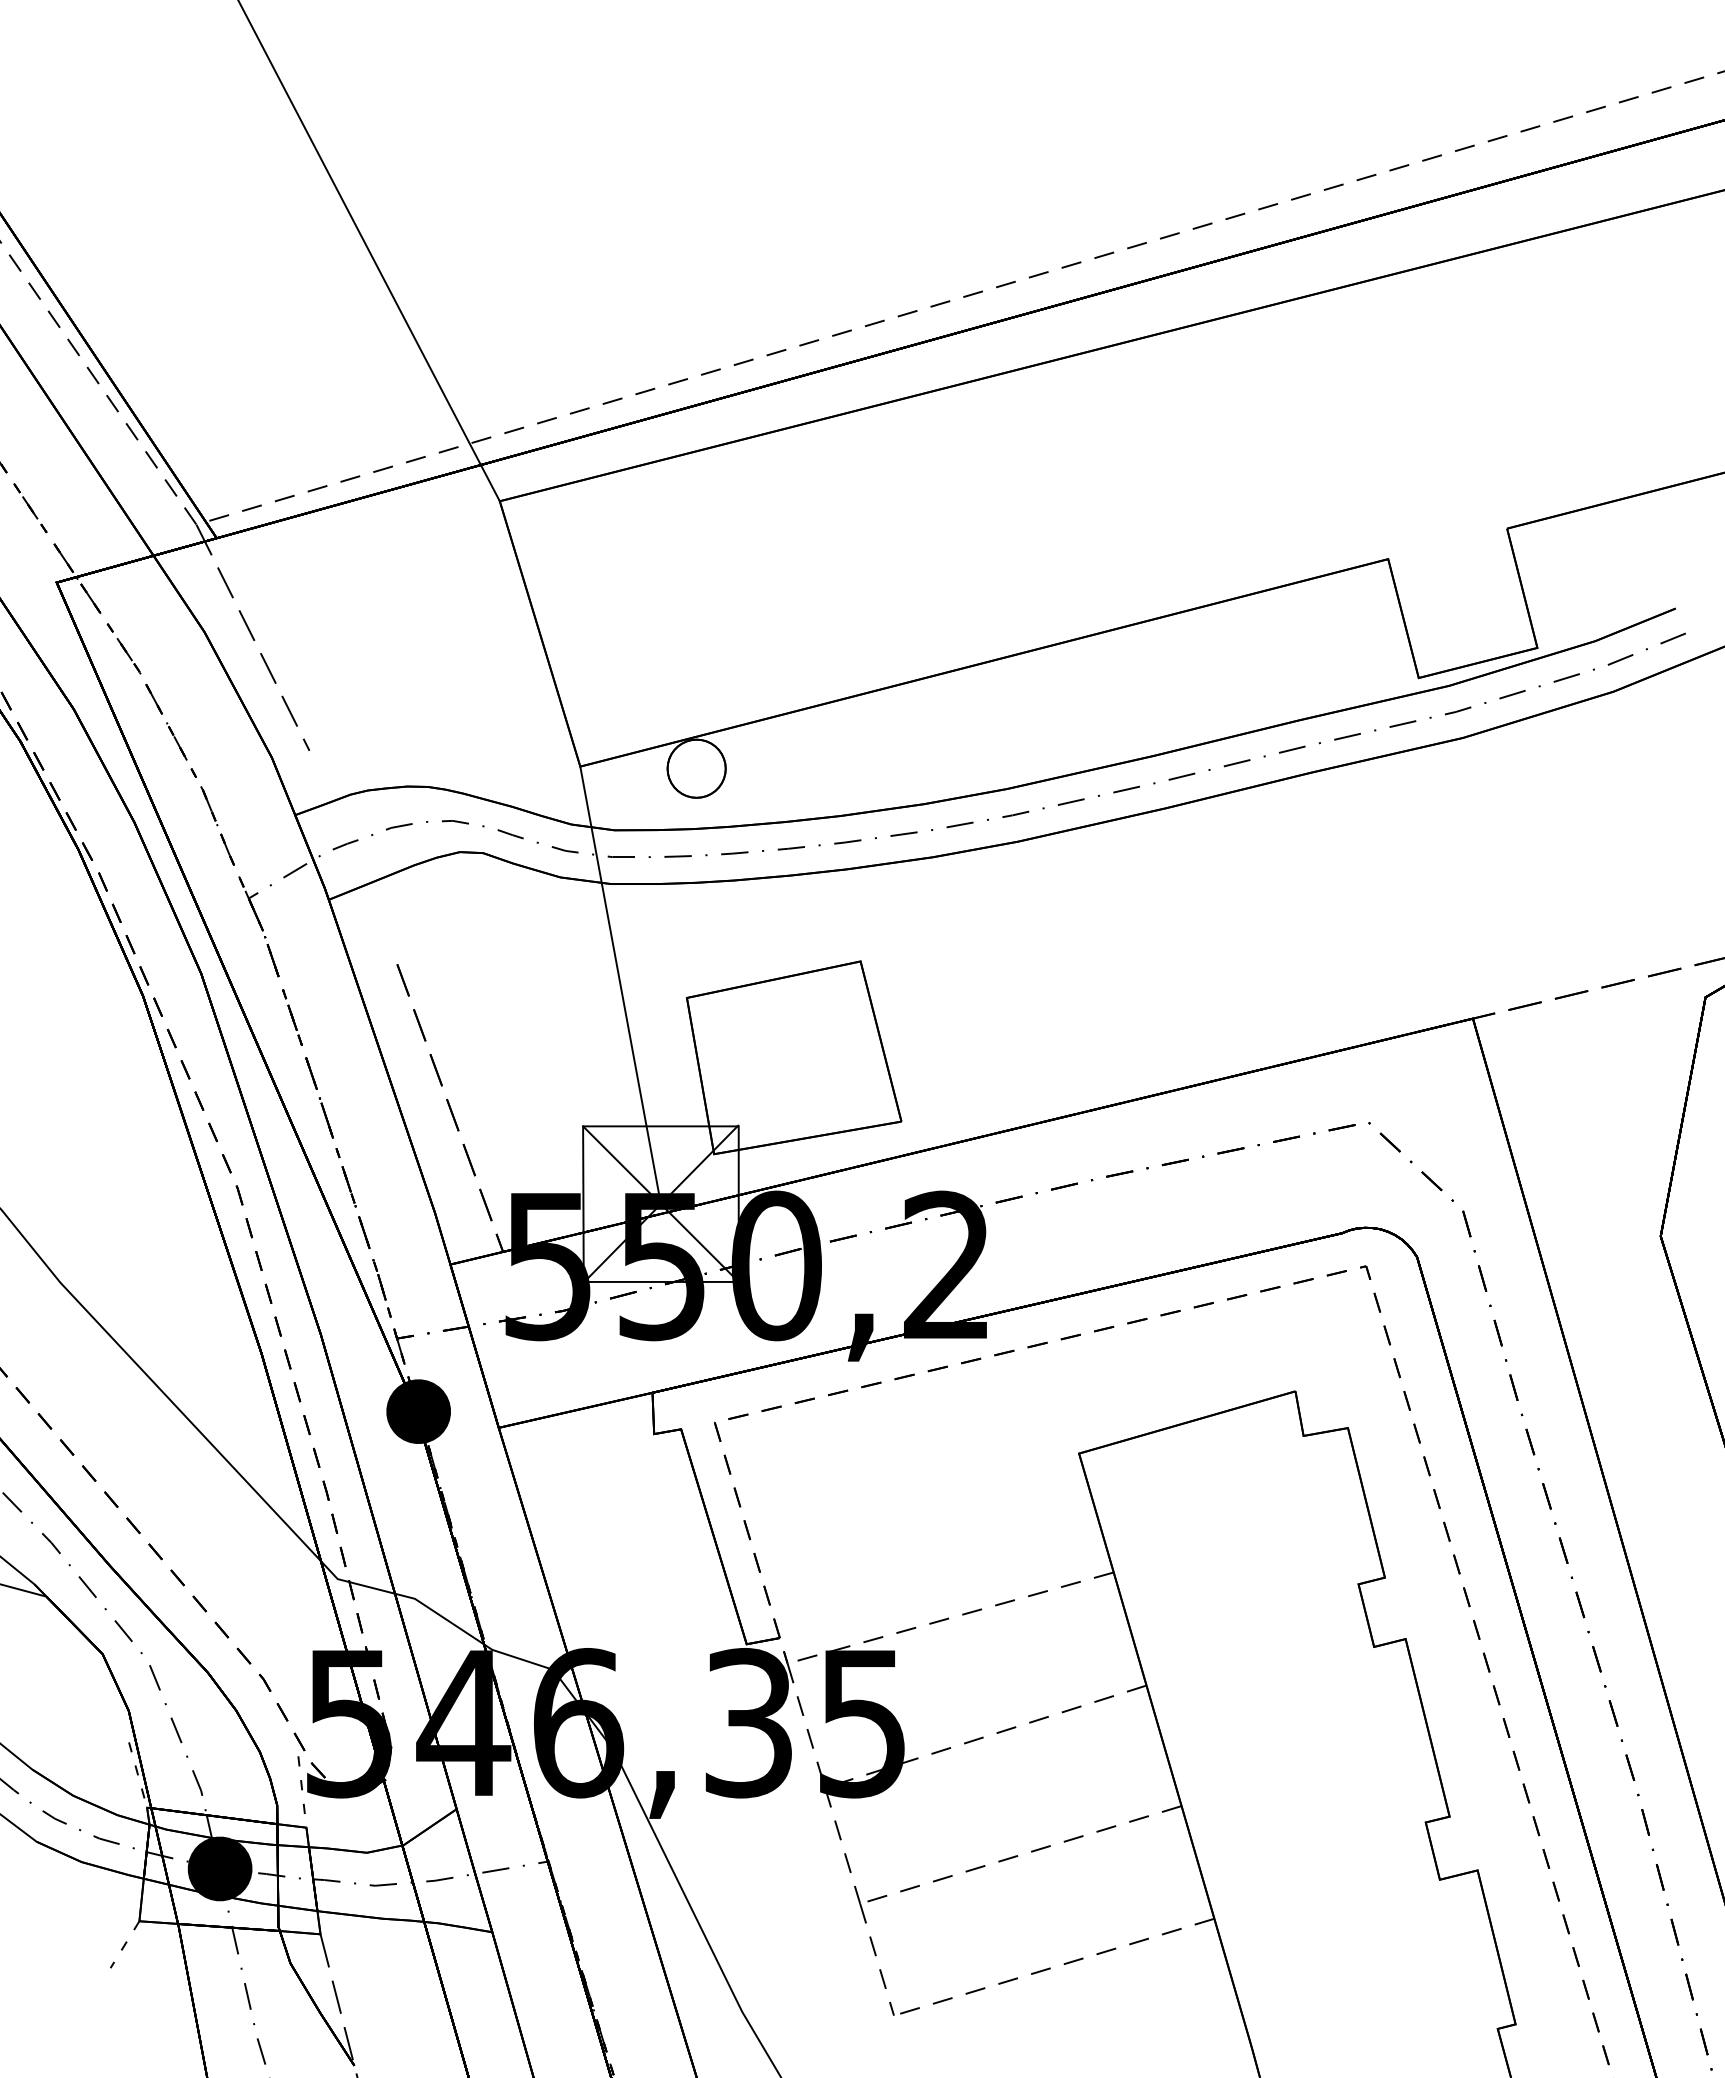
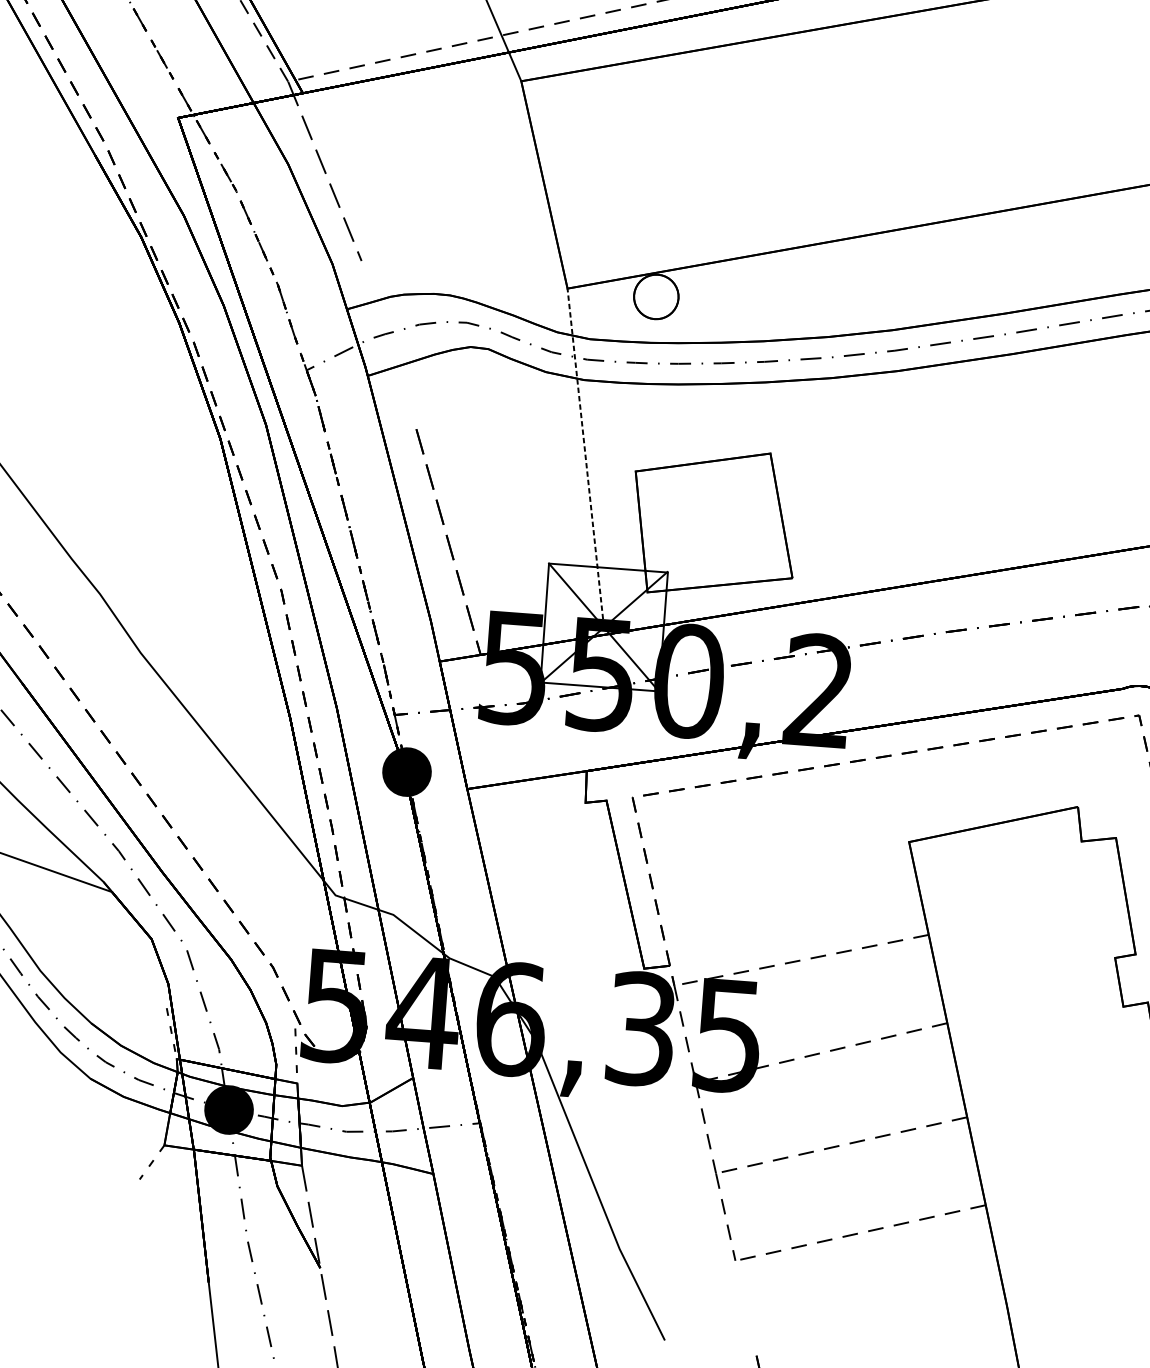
line: (620, 984) -> (585, 457), solid -> dashed

